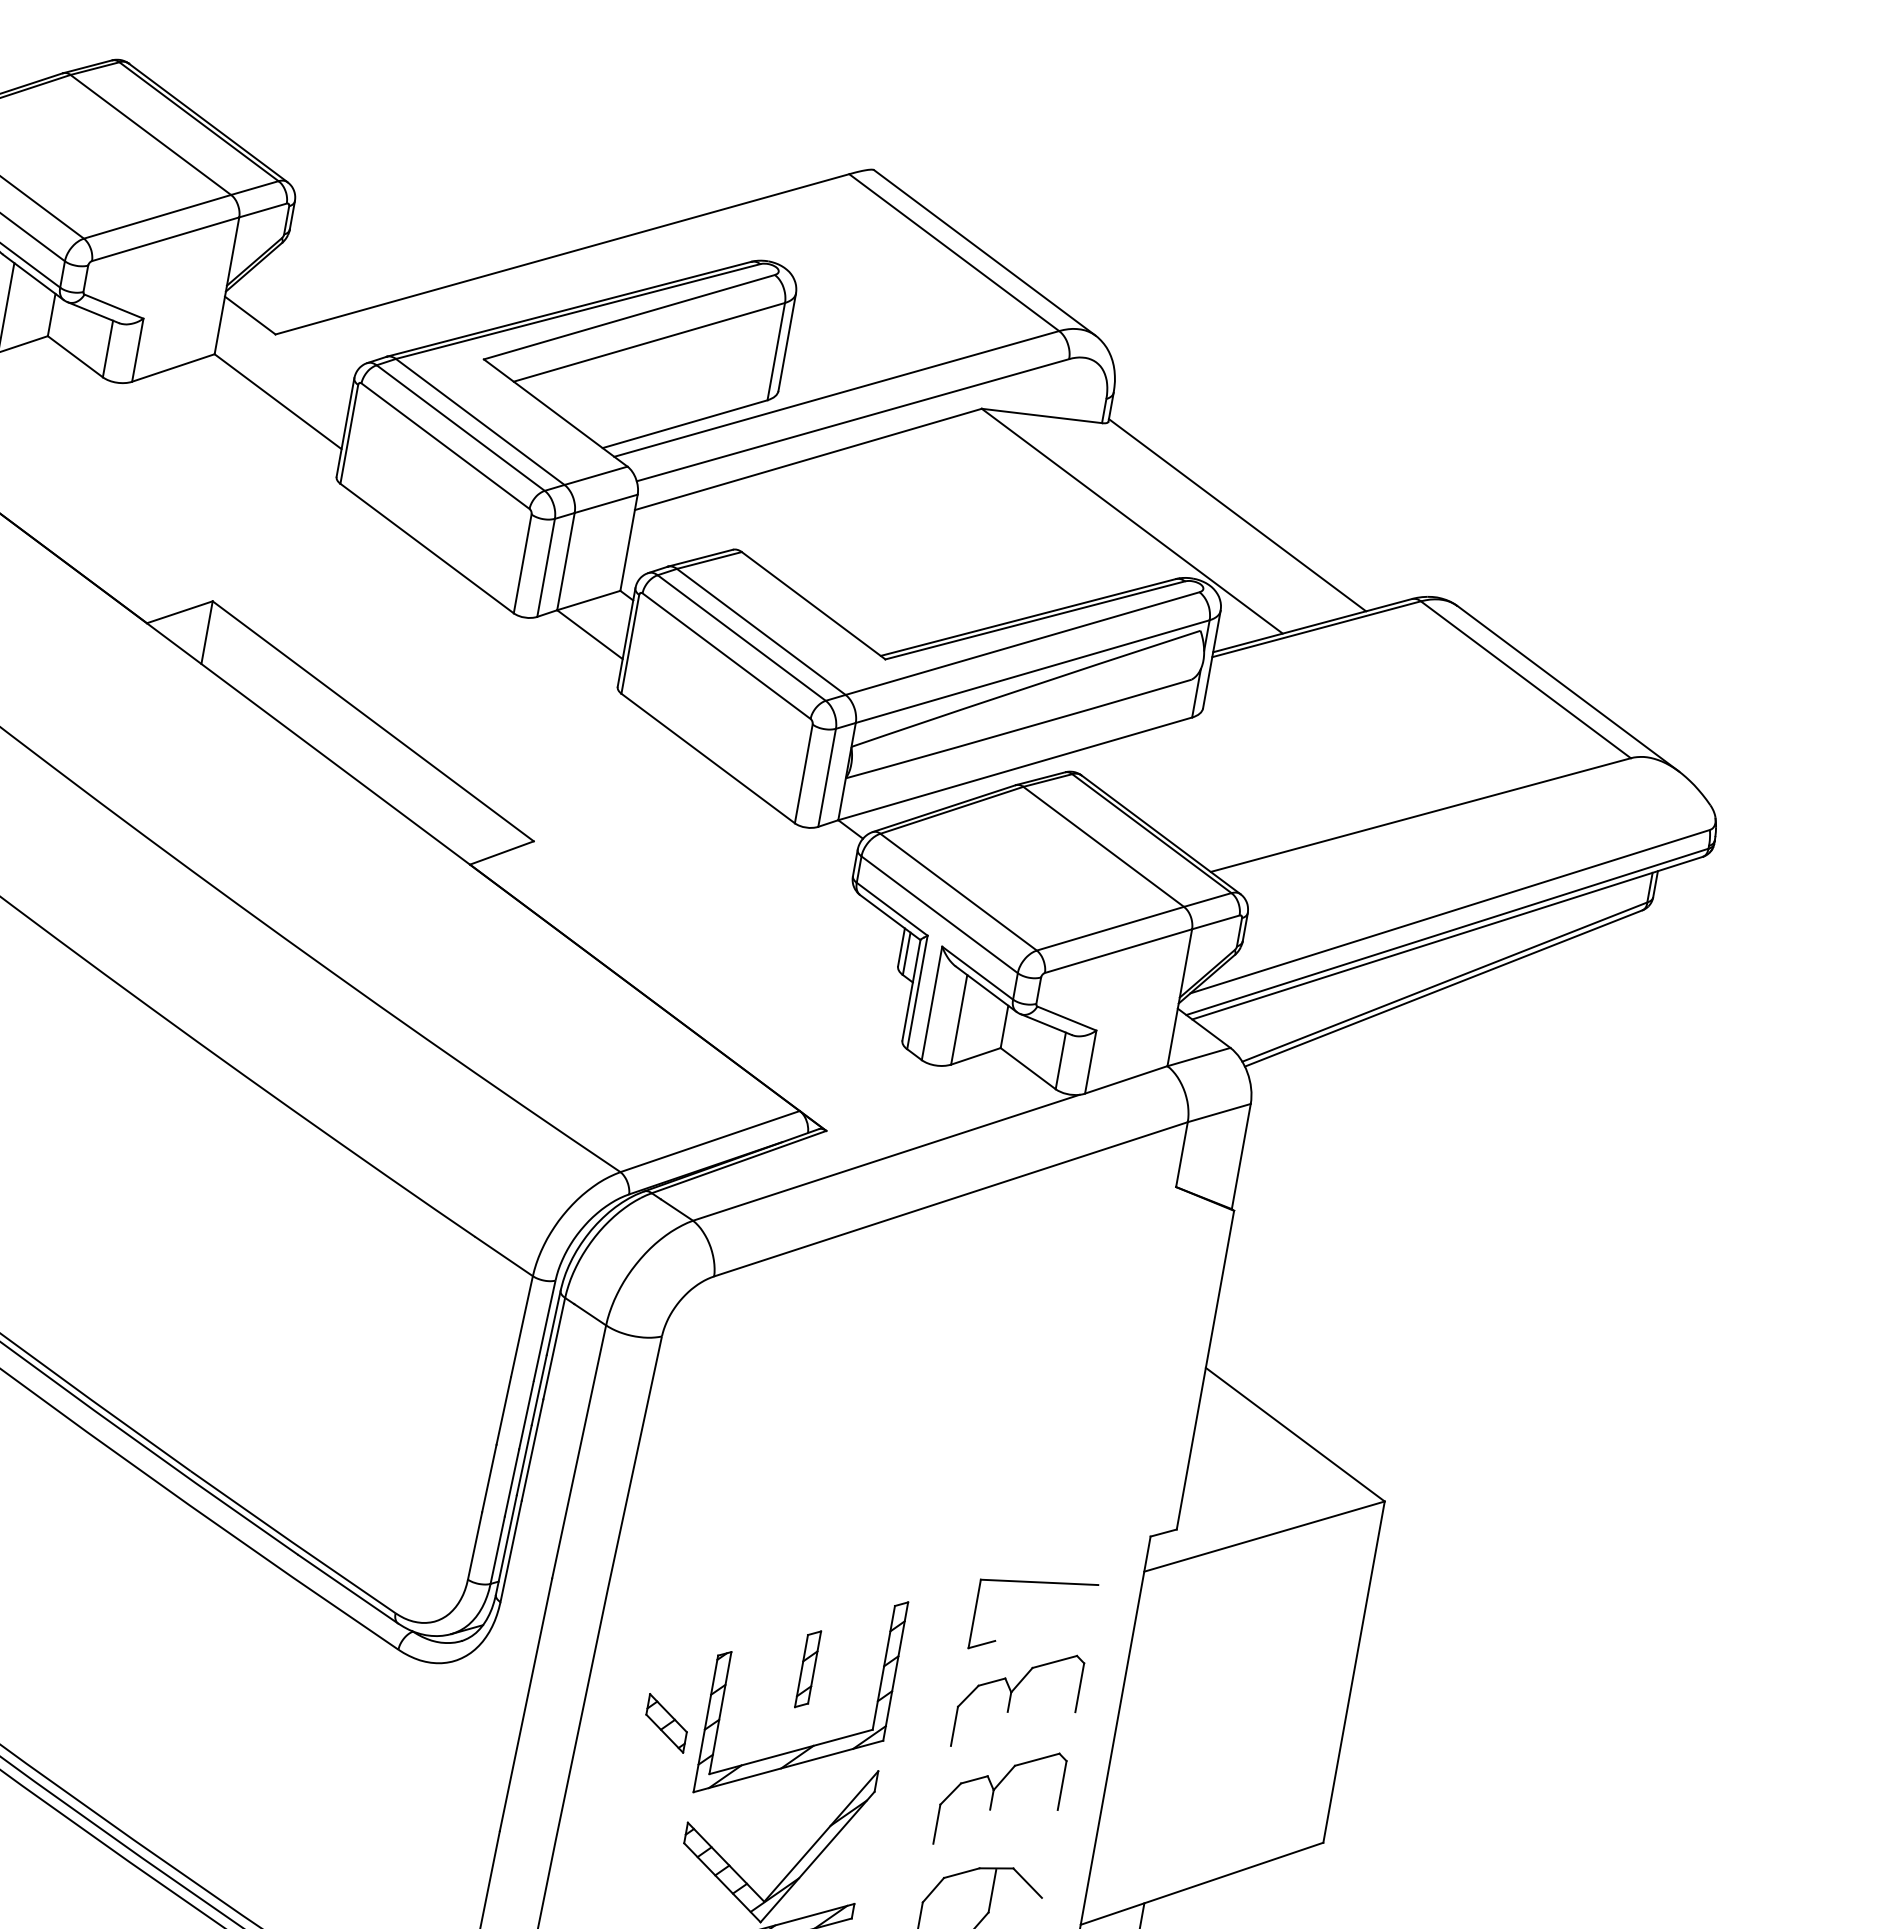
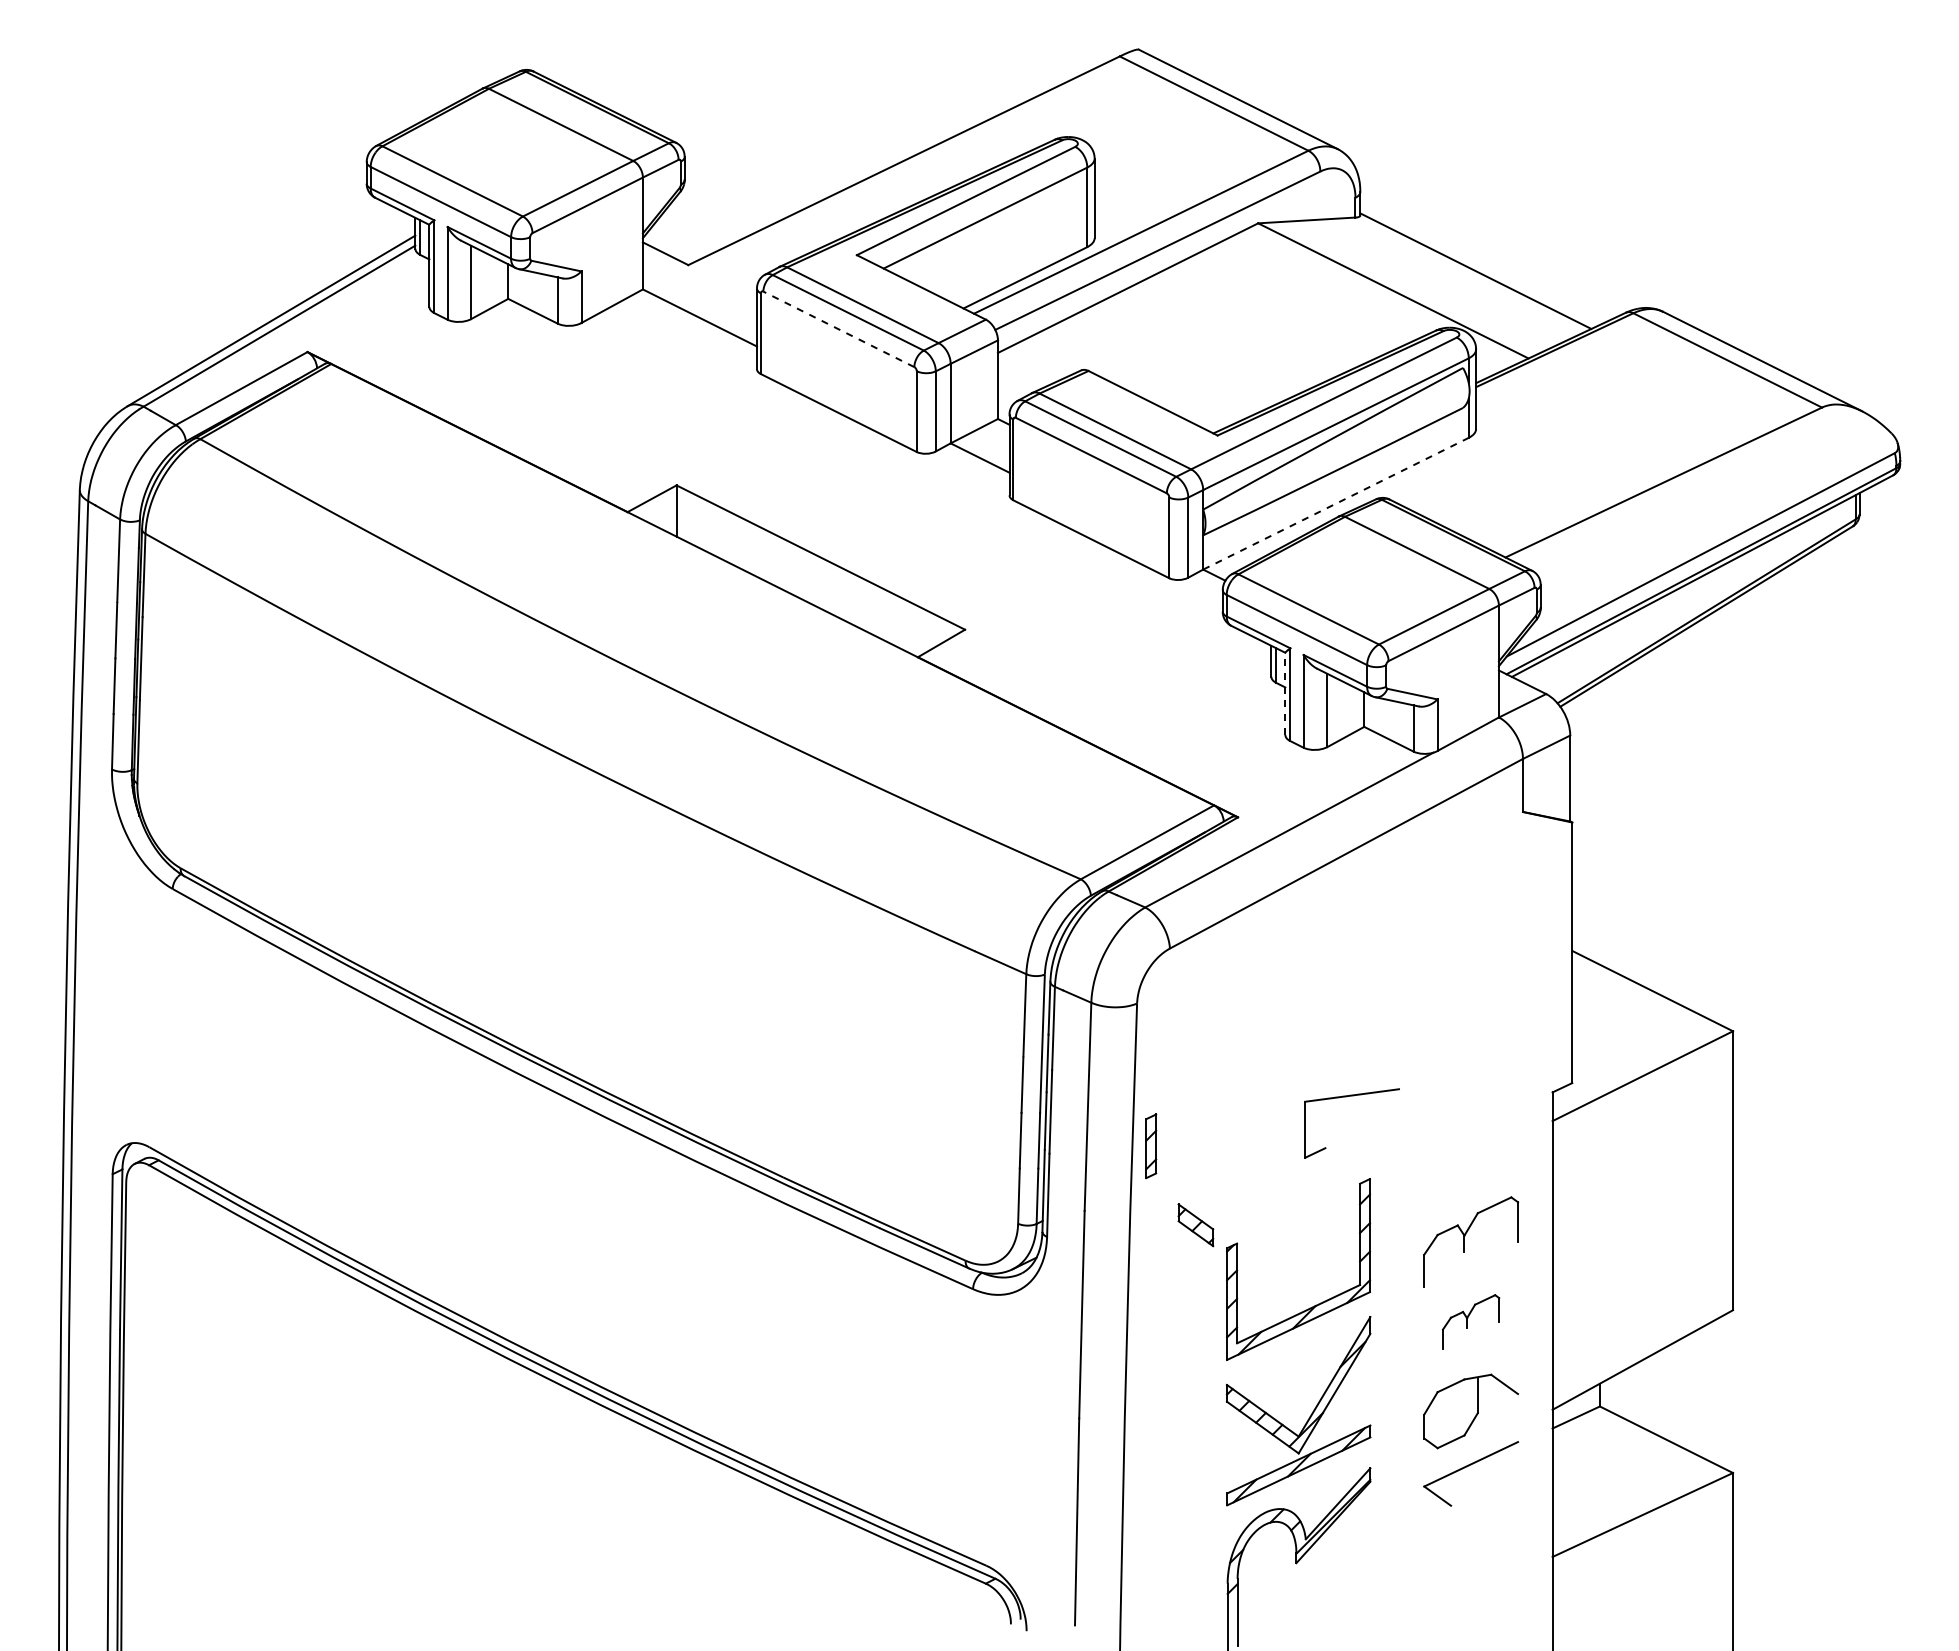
line: (445, 446) -> (838, 329), solid -> dashed
line: (1015, 768) -> (1336, 503), solid -> dashed
line: (911, 989) -> (1285, 693), solid -> dashed
part: (1032, 1583) -> (1346, 1097), moved
part: (808, 1669) -> (1151, 1146), moved
part: (666, 1723) -> (1195, 1225), moved
part: (999, 1798) -> (1470, 1321), size x0.6

